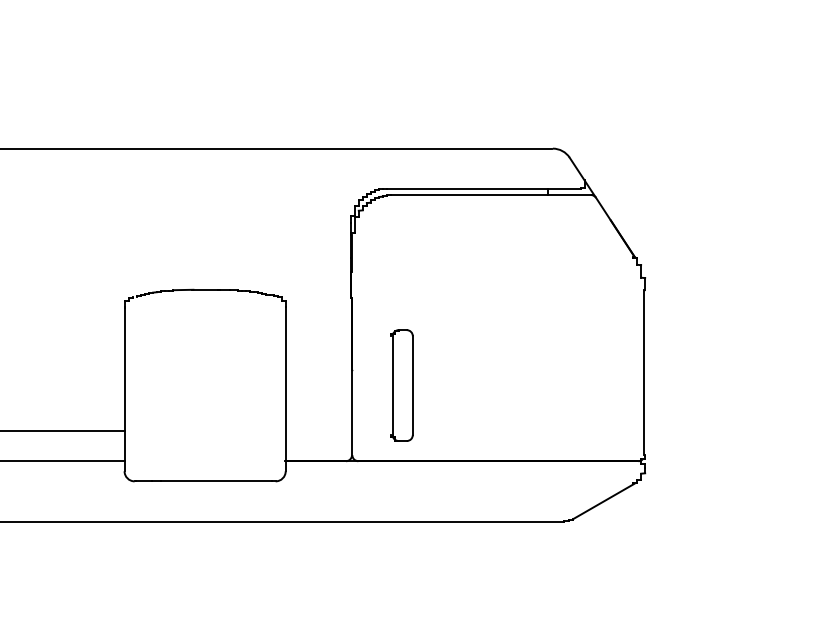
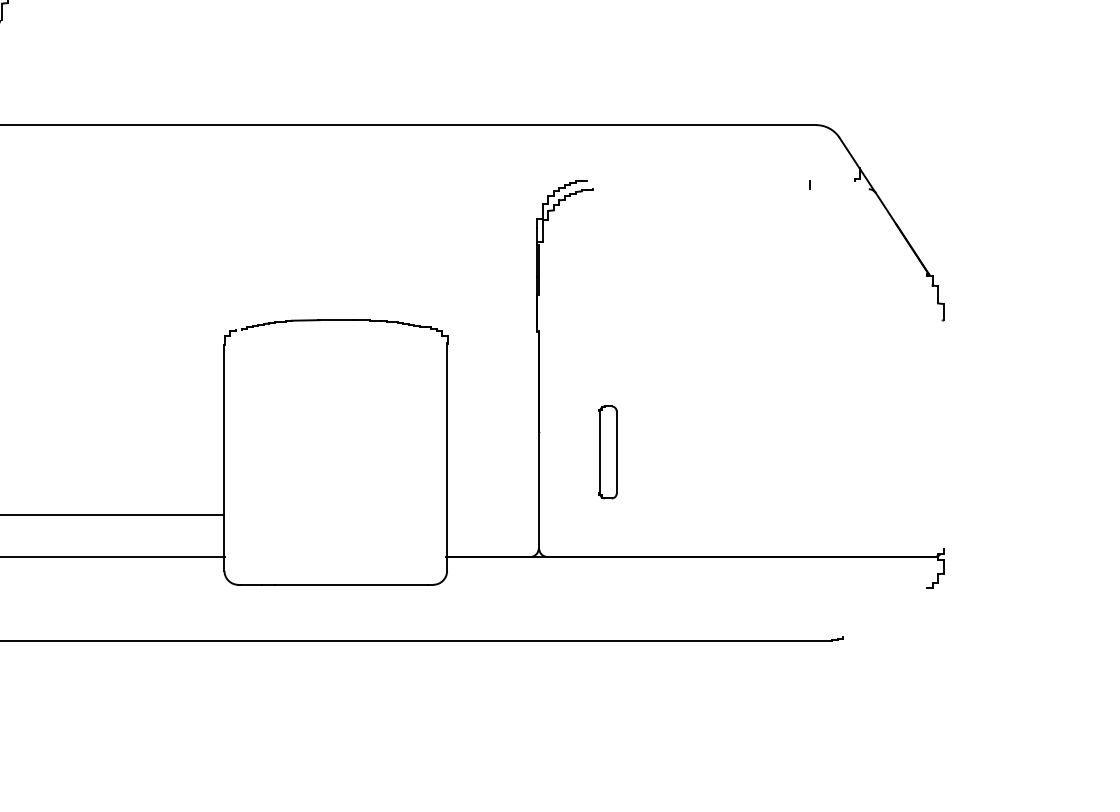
line: (483, 188) -> (720, 180), removed
line: (491, 195) -> (731, 189), removed
line: (644, 372) -> (942, 434), removed
part: (401, 385) -> (607, 452), size x0.6
line: (603, 501) -> (886, 612), removed

